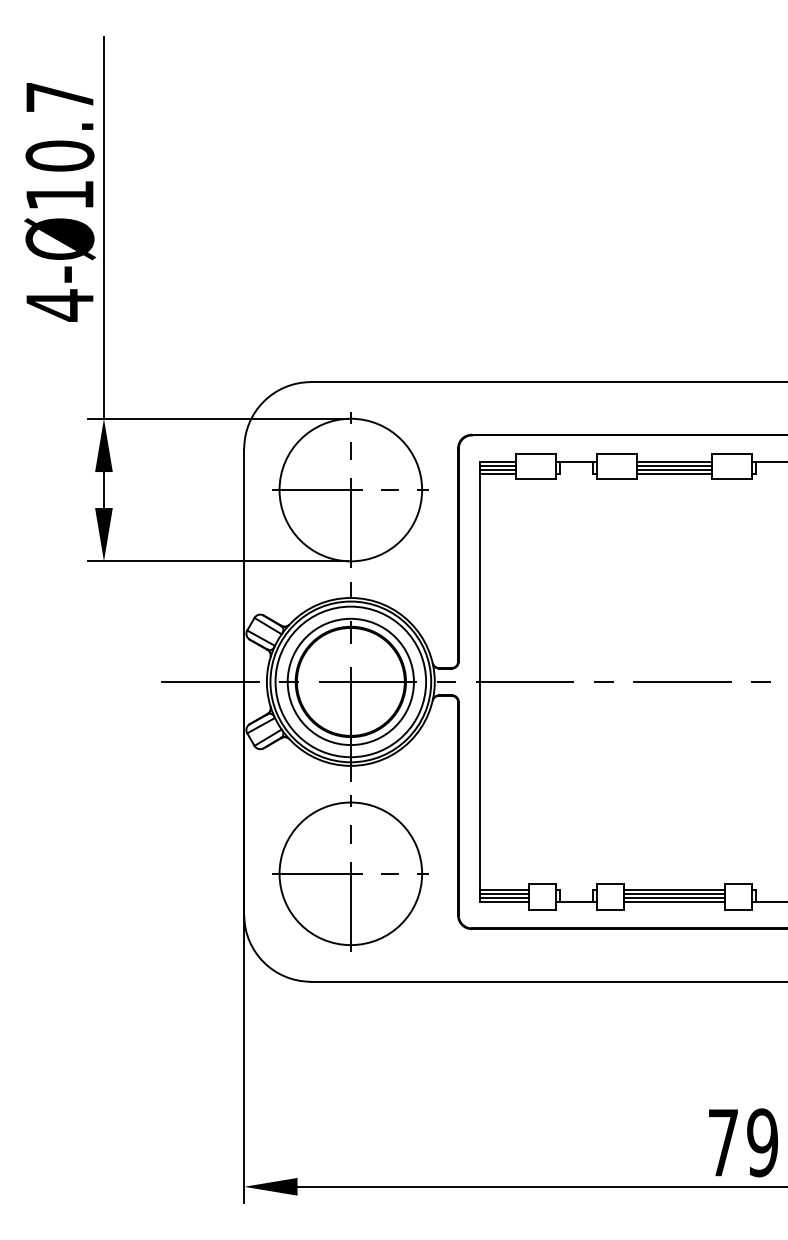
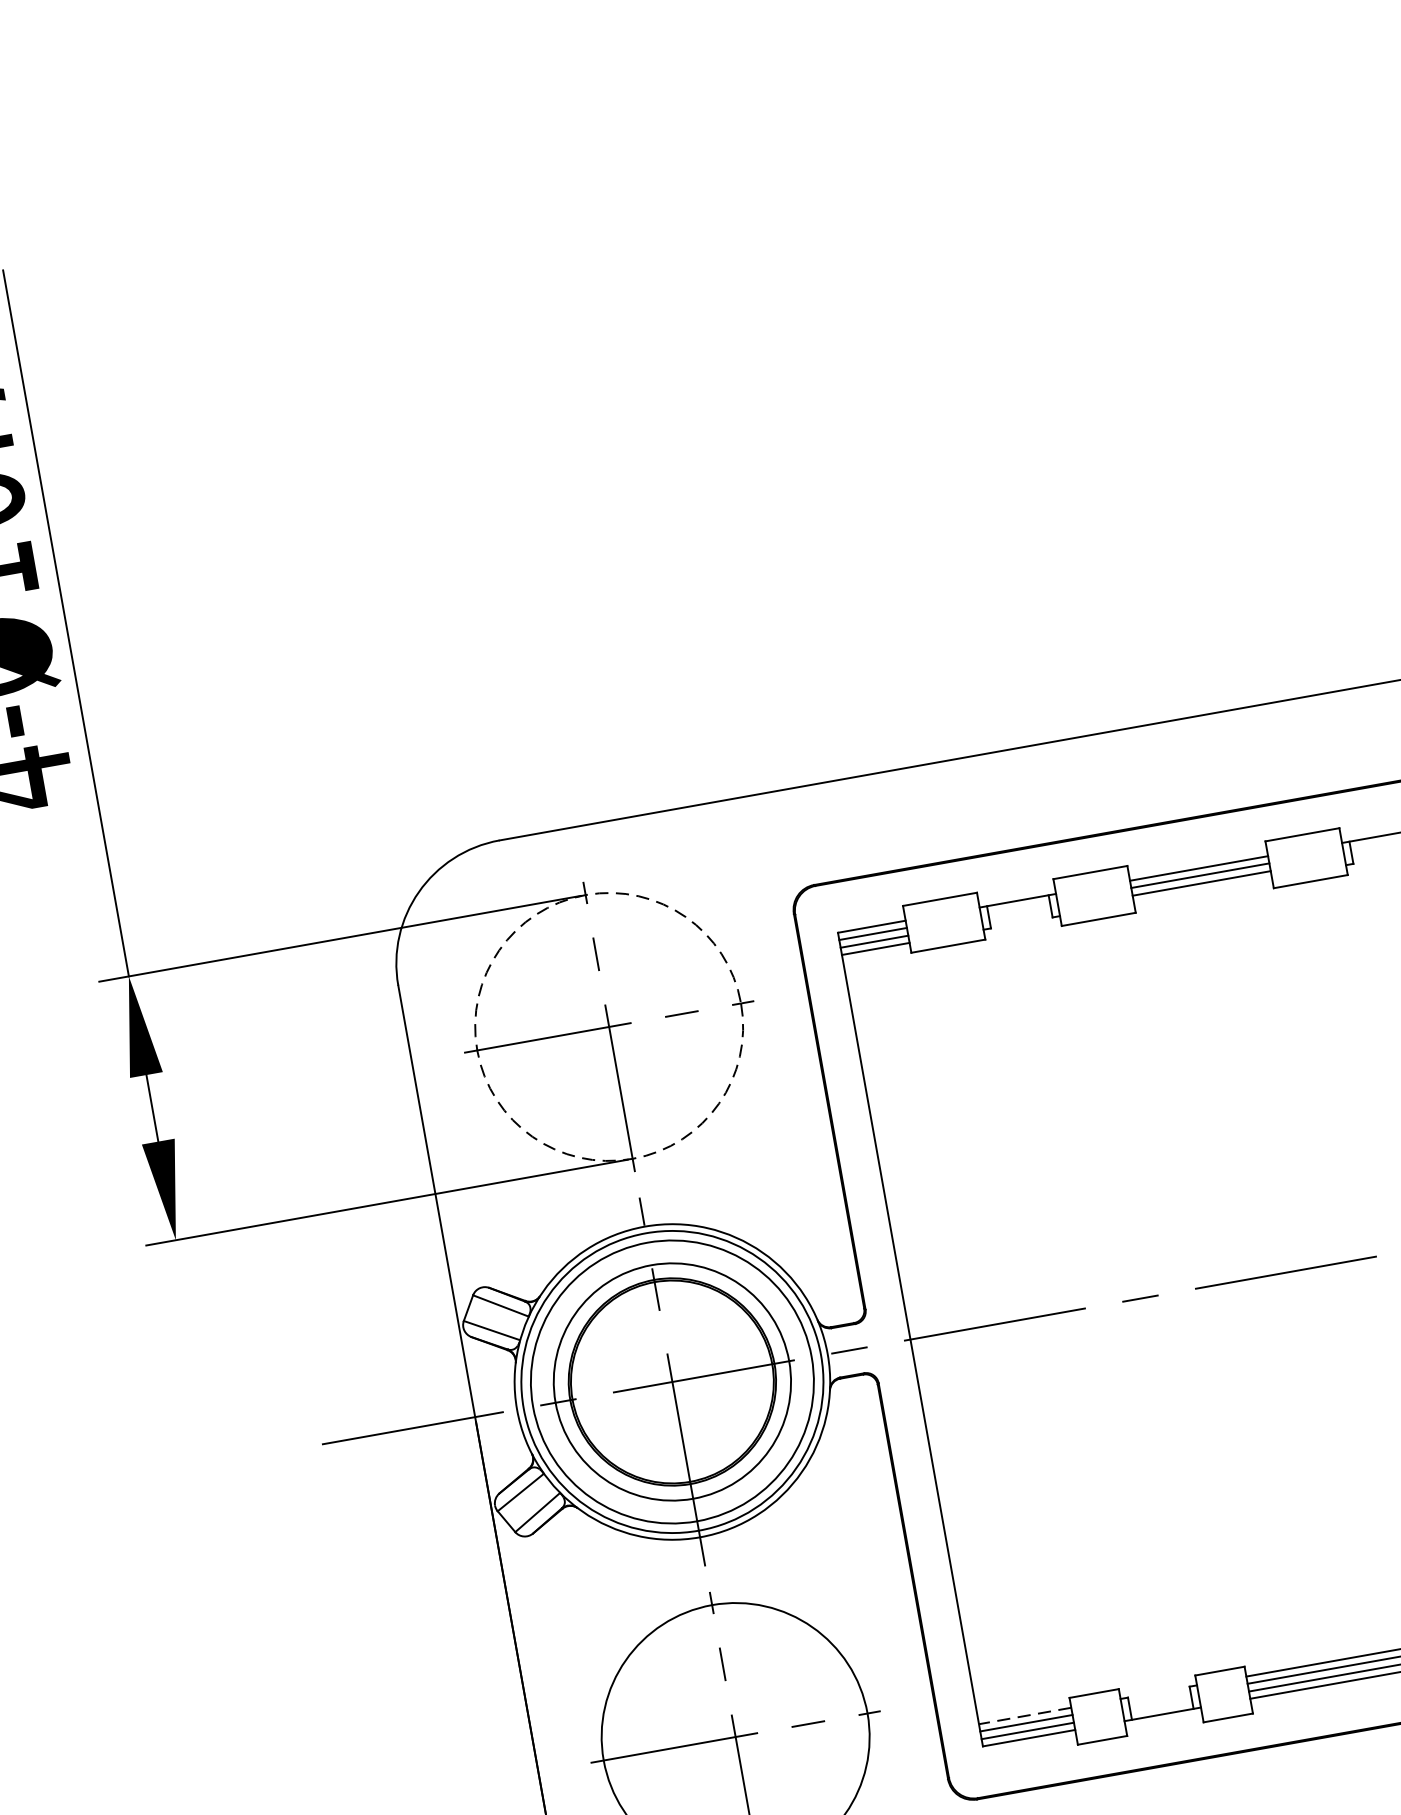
line: (674, 474) -> (1202, 891), removed
circle: (350, 489) -> (608, 1026), solid -> dashed
line: (504, 889) -> (1025, 1715), solid -> dashed

